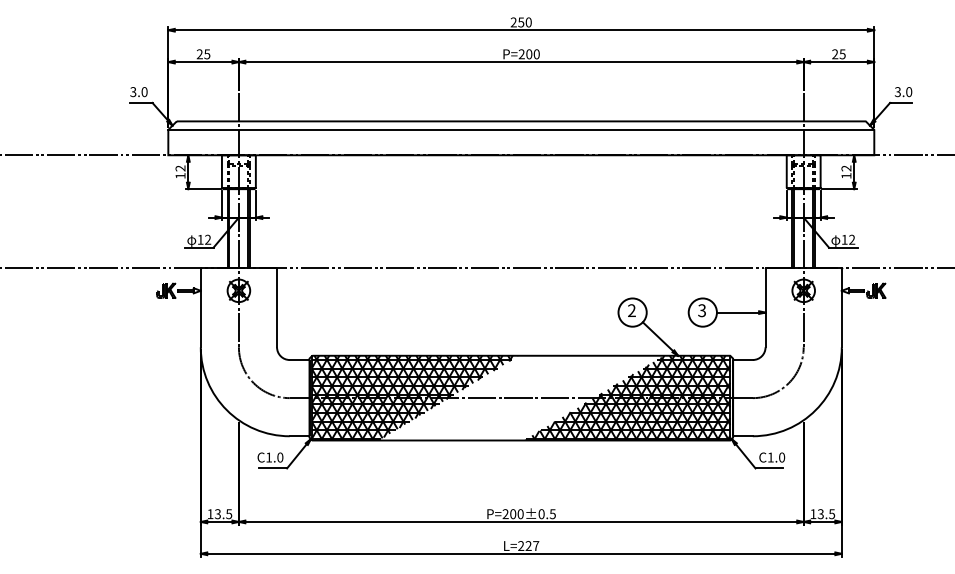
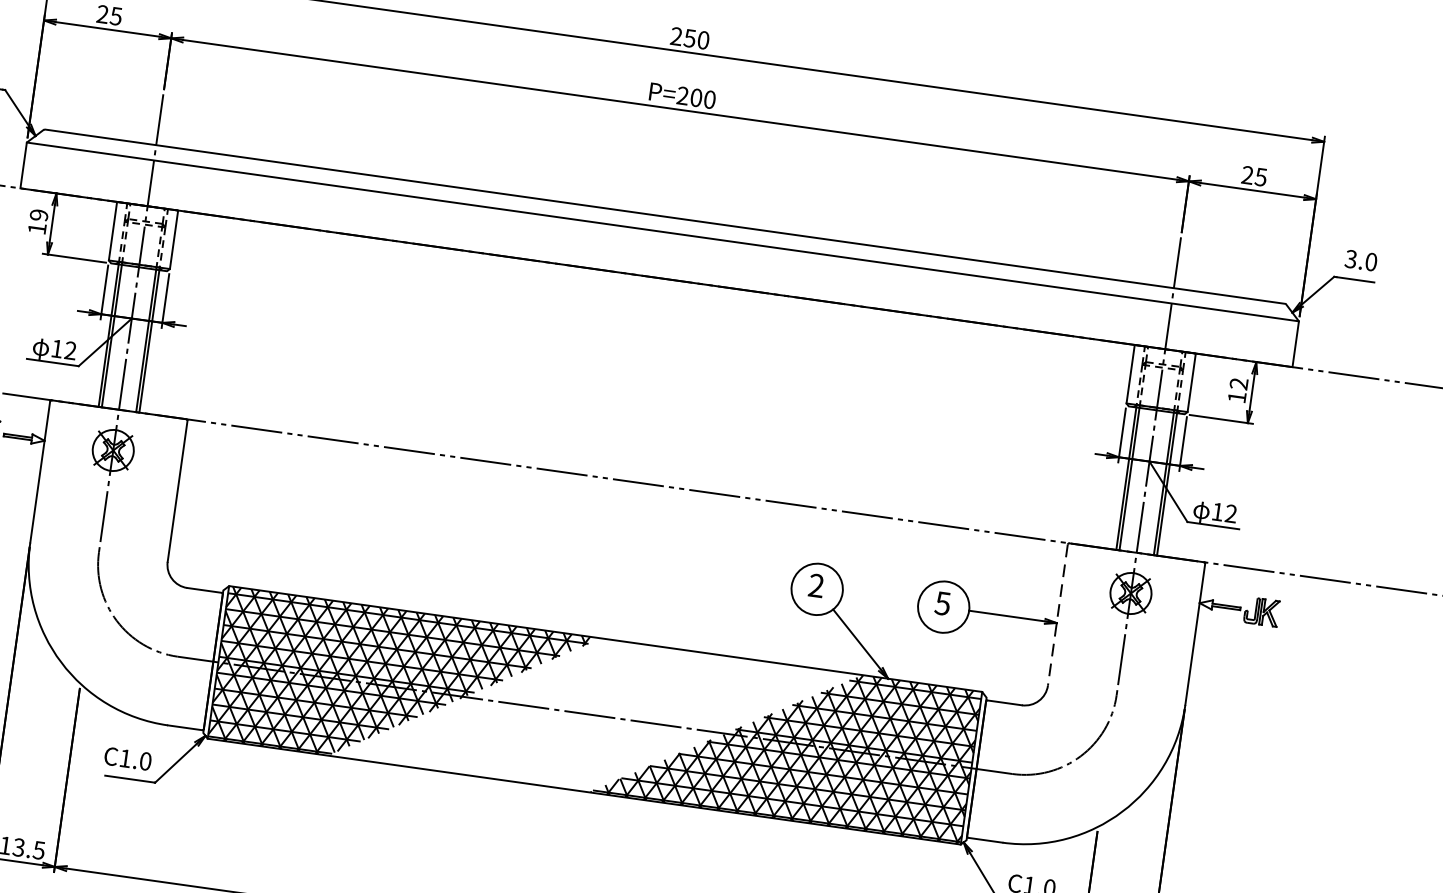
text: (180, 168) -> (39, 215), 12 -> 19
line: (765, 308) -> (1057, 615), solid -> dashed
text: (701, 310) -> (941, 603), 3 -> 5

